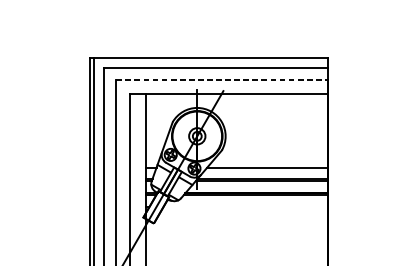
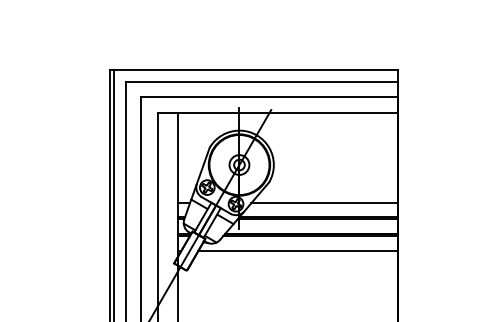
line: (222, 79) -> (269, 96), dashed -> solid
line: (245, 207) -> (297, 251), added

